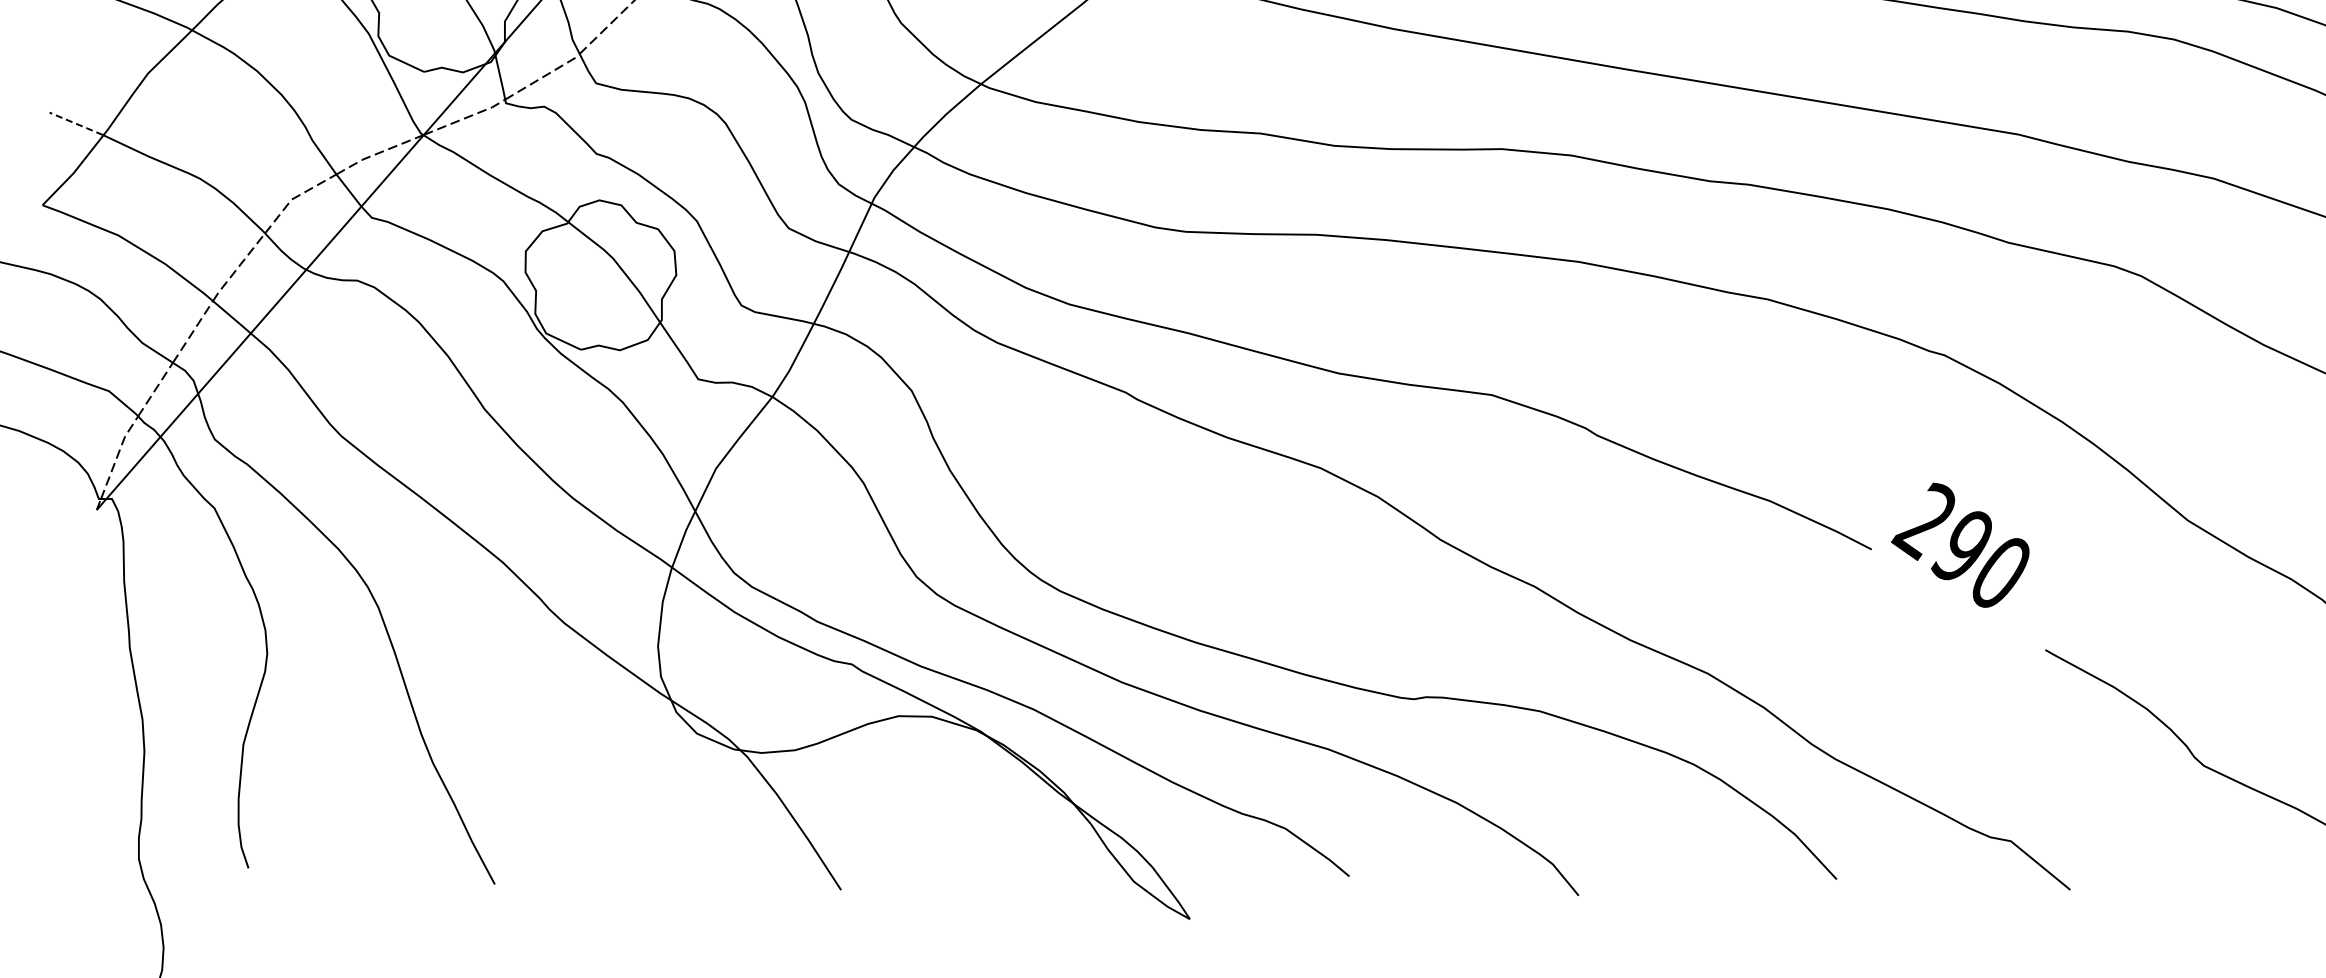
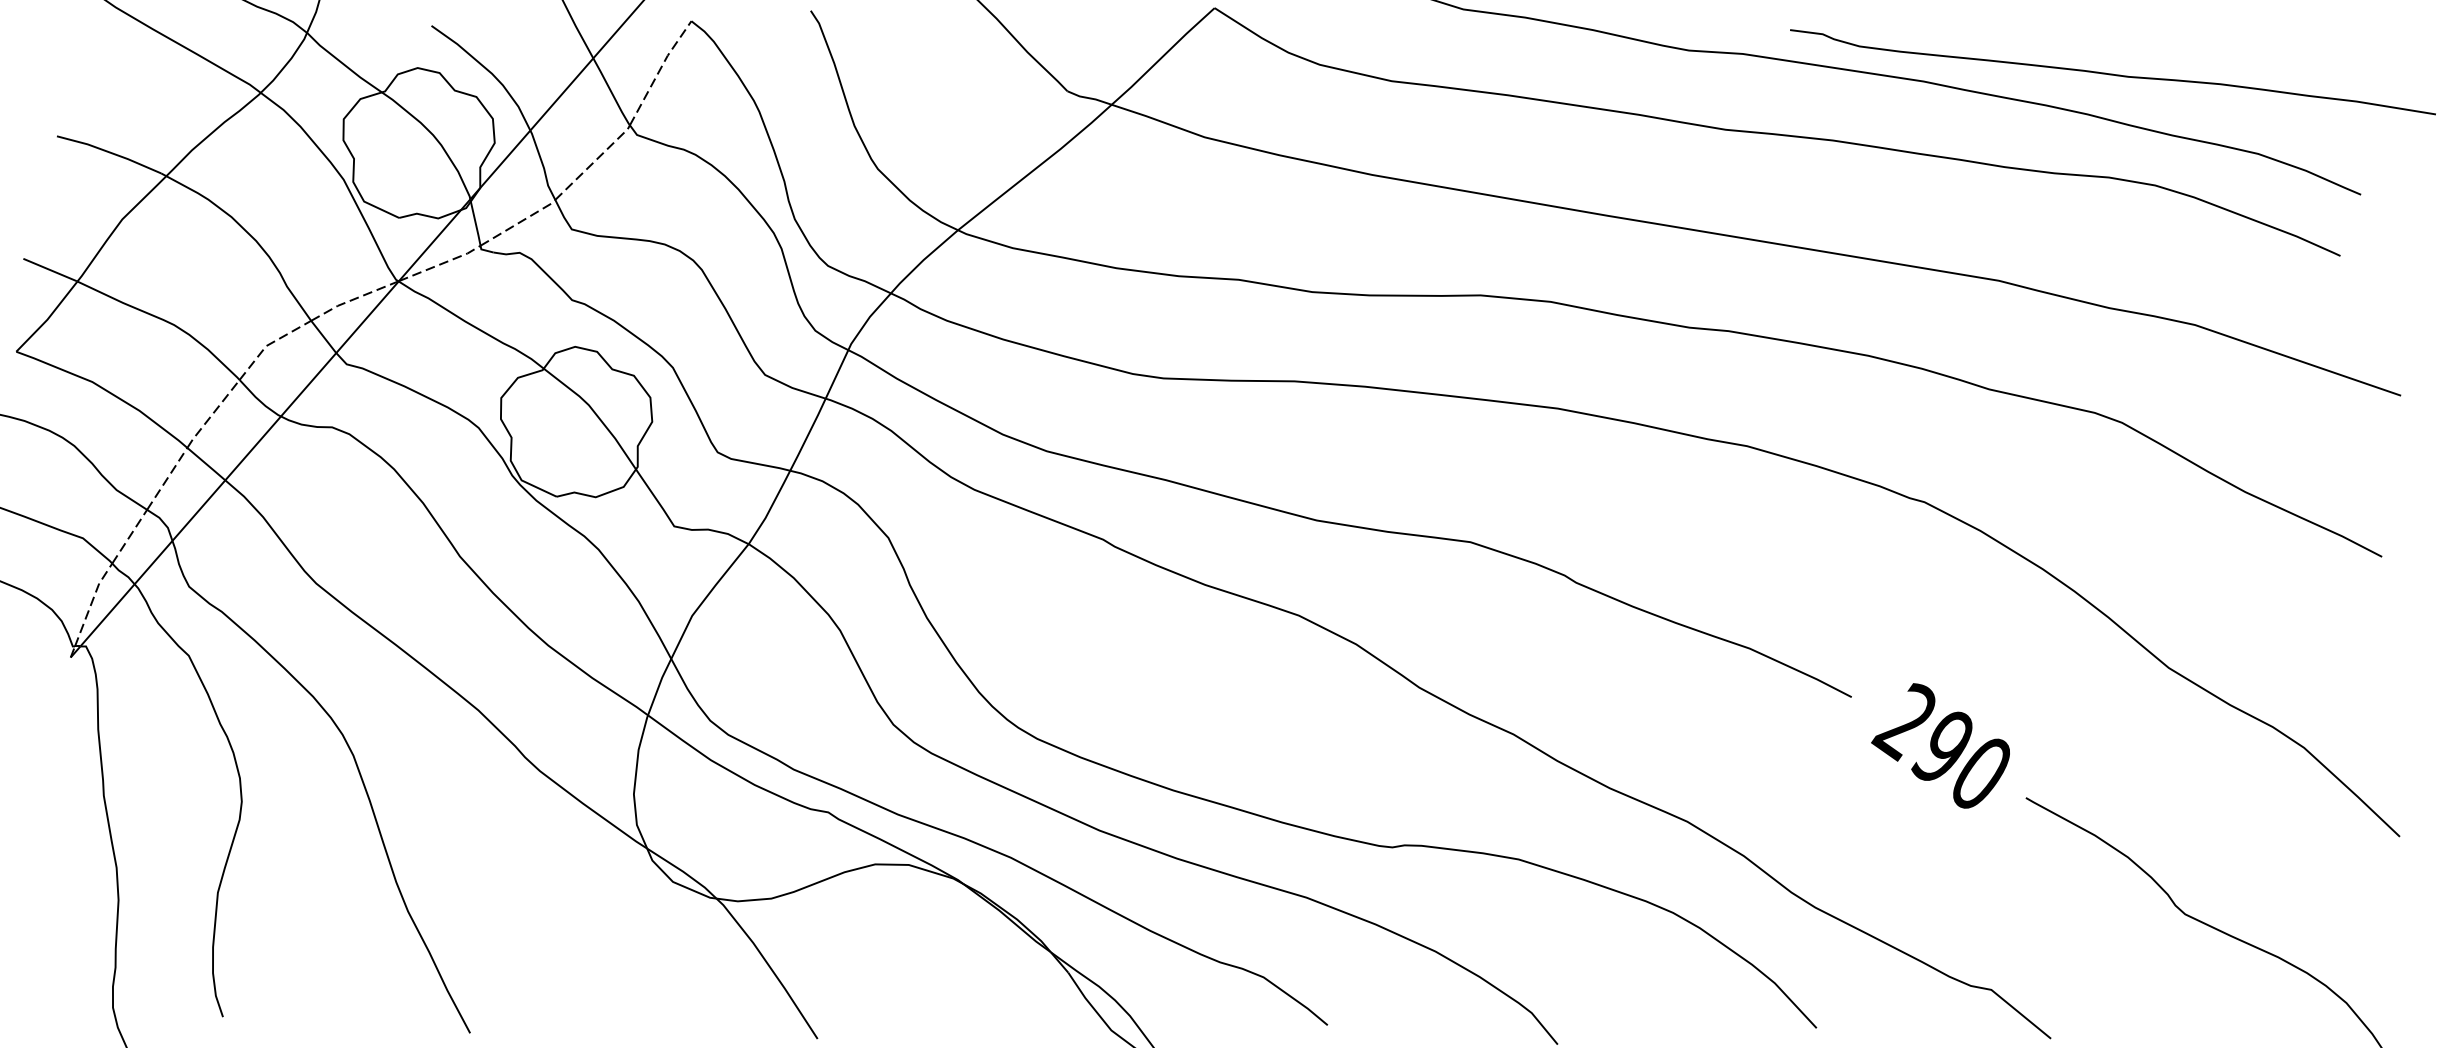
line: (76, 123) -> (50, 269), dashed -> solid
text: (1960, 544) -> (1940, 745), moved

